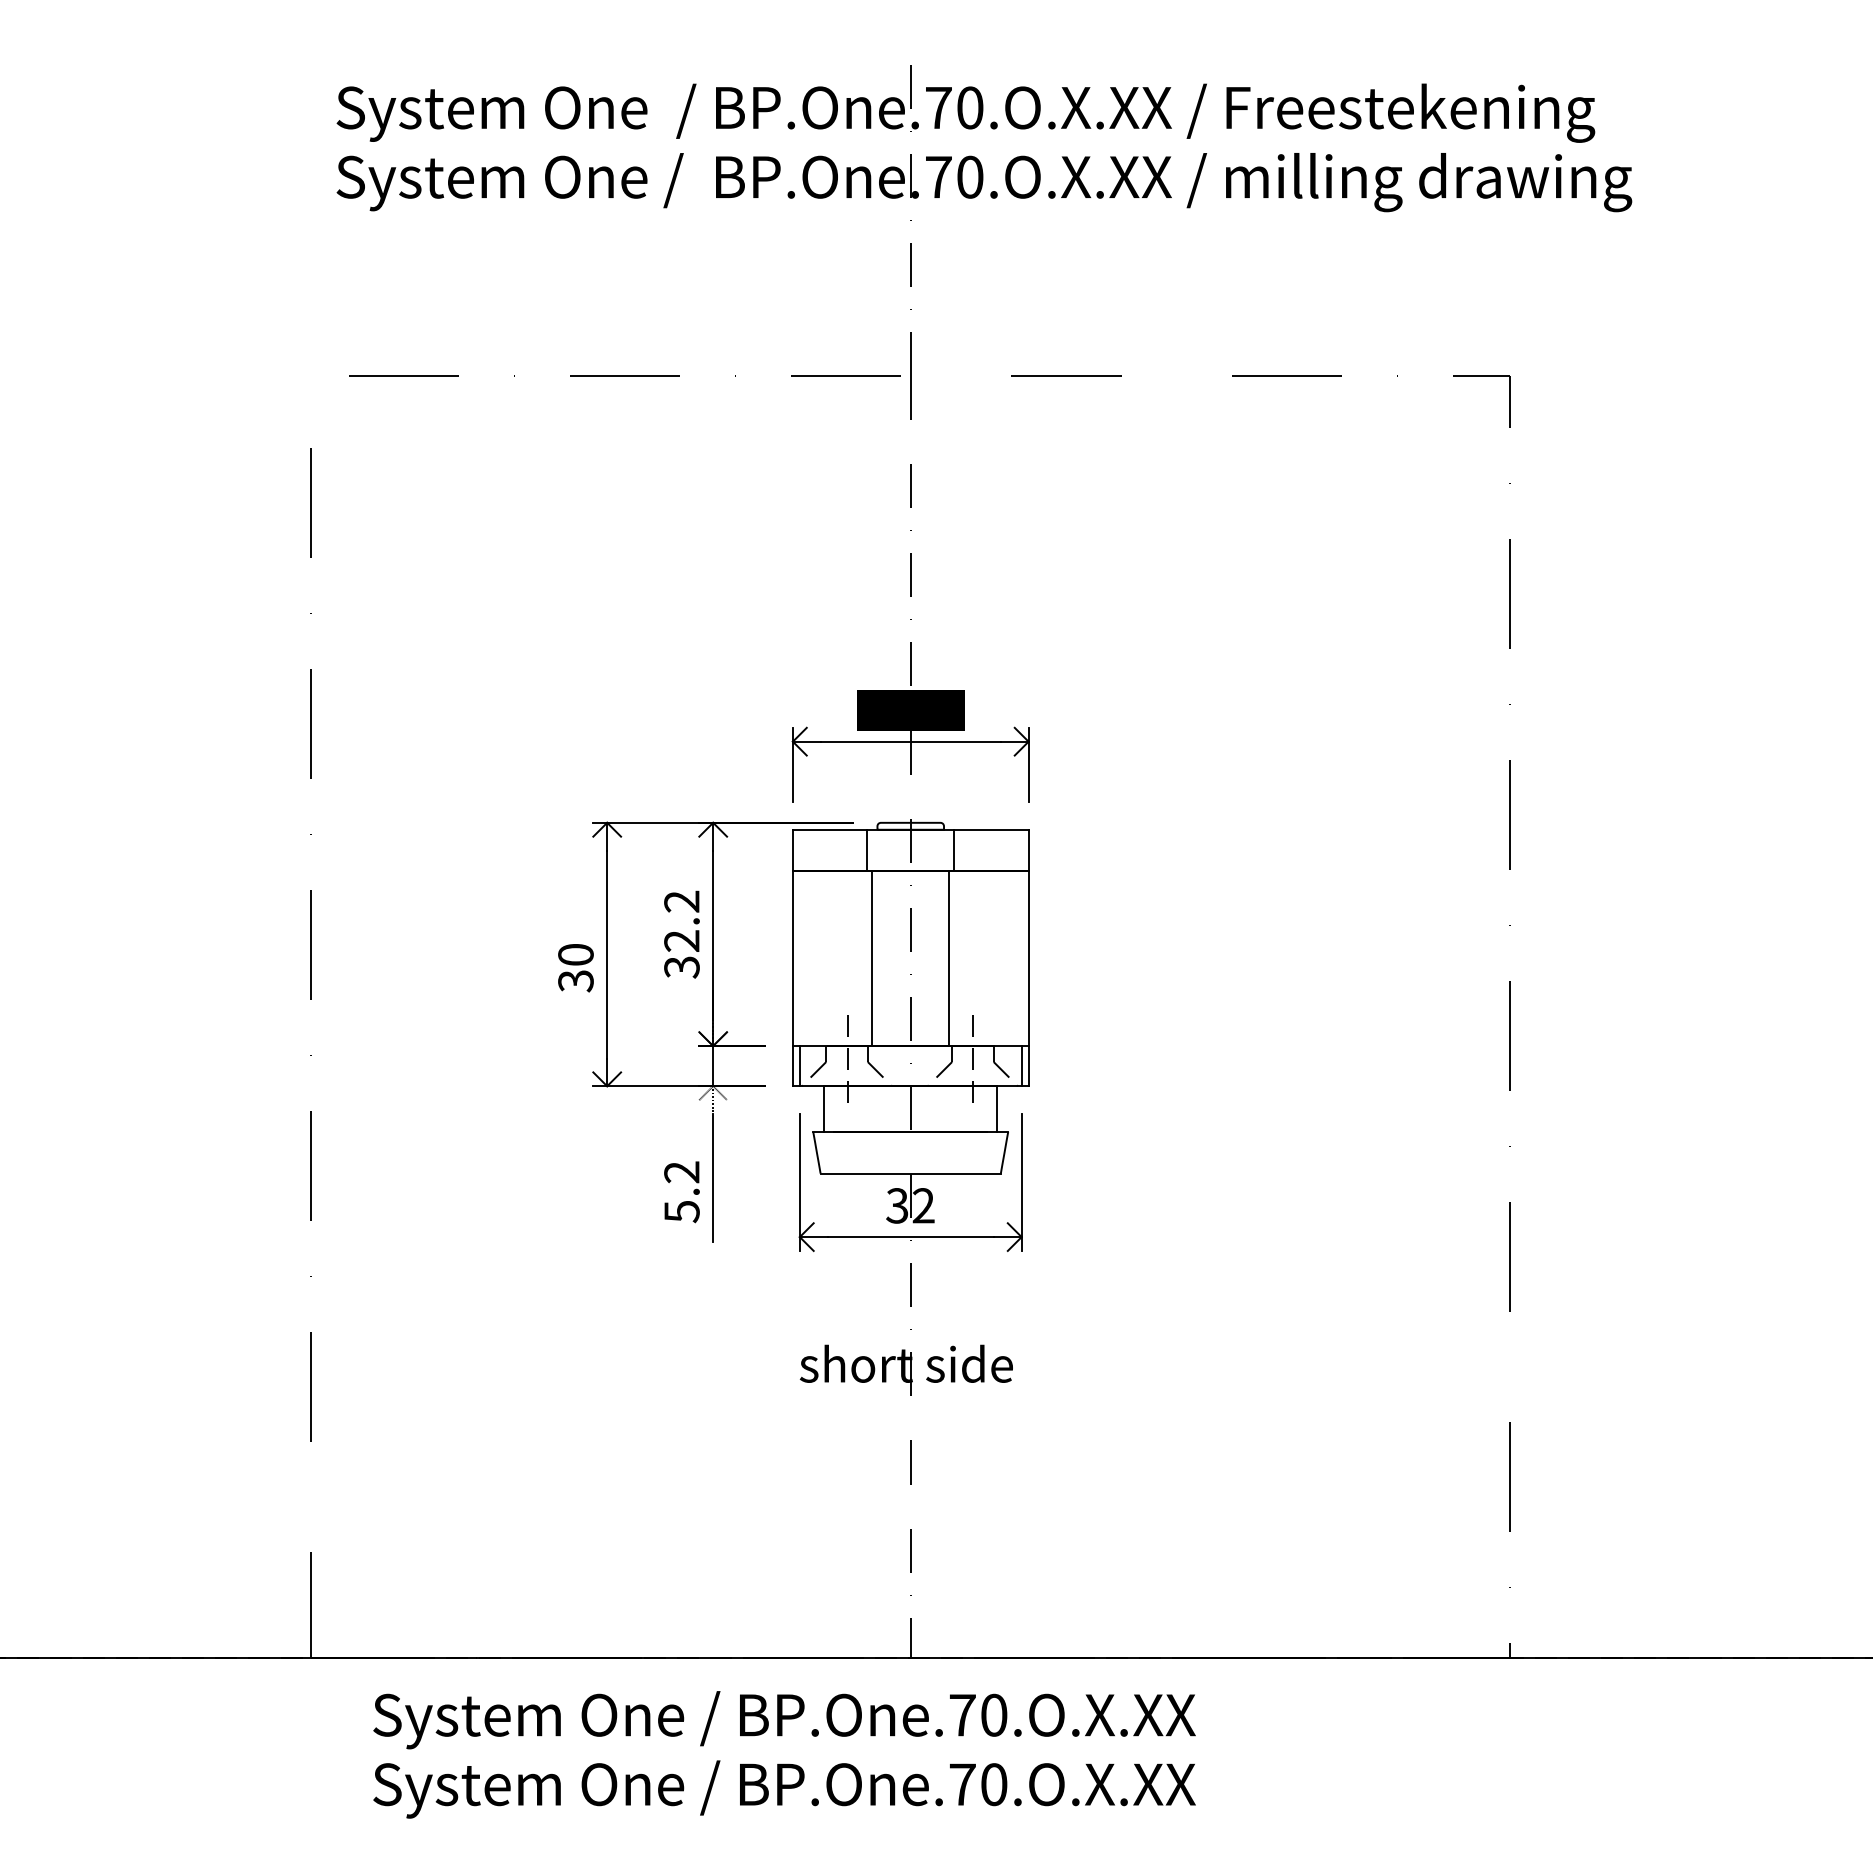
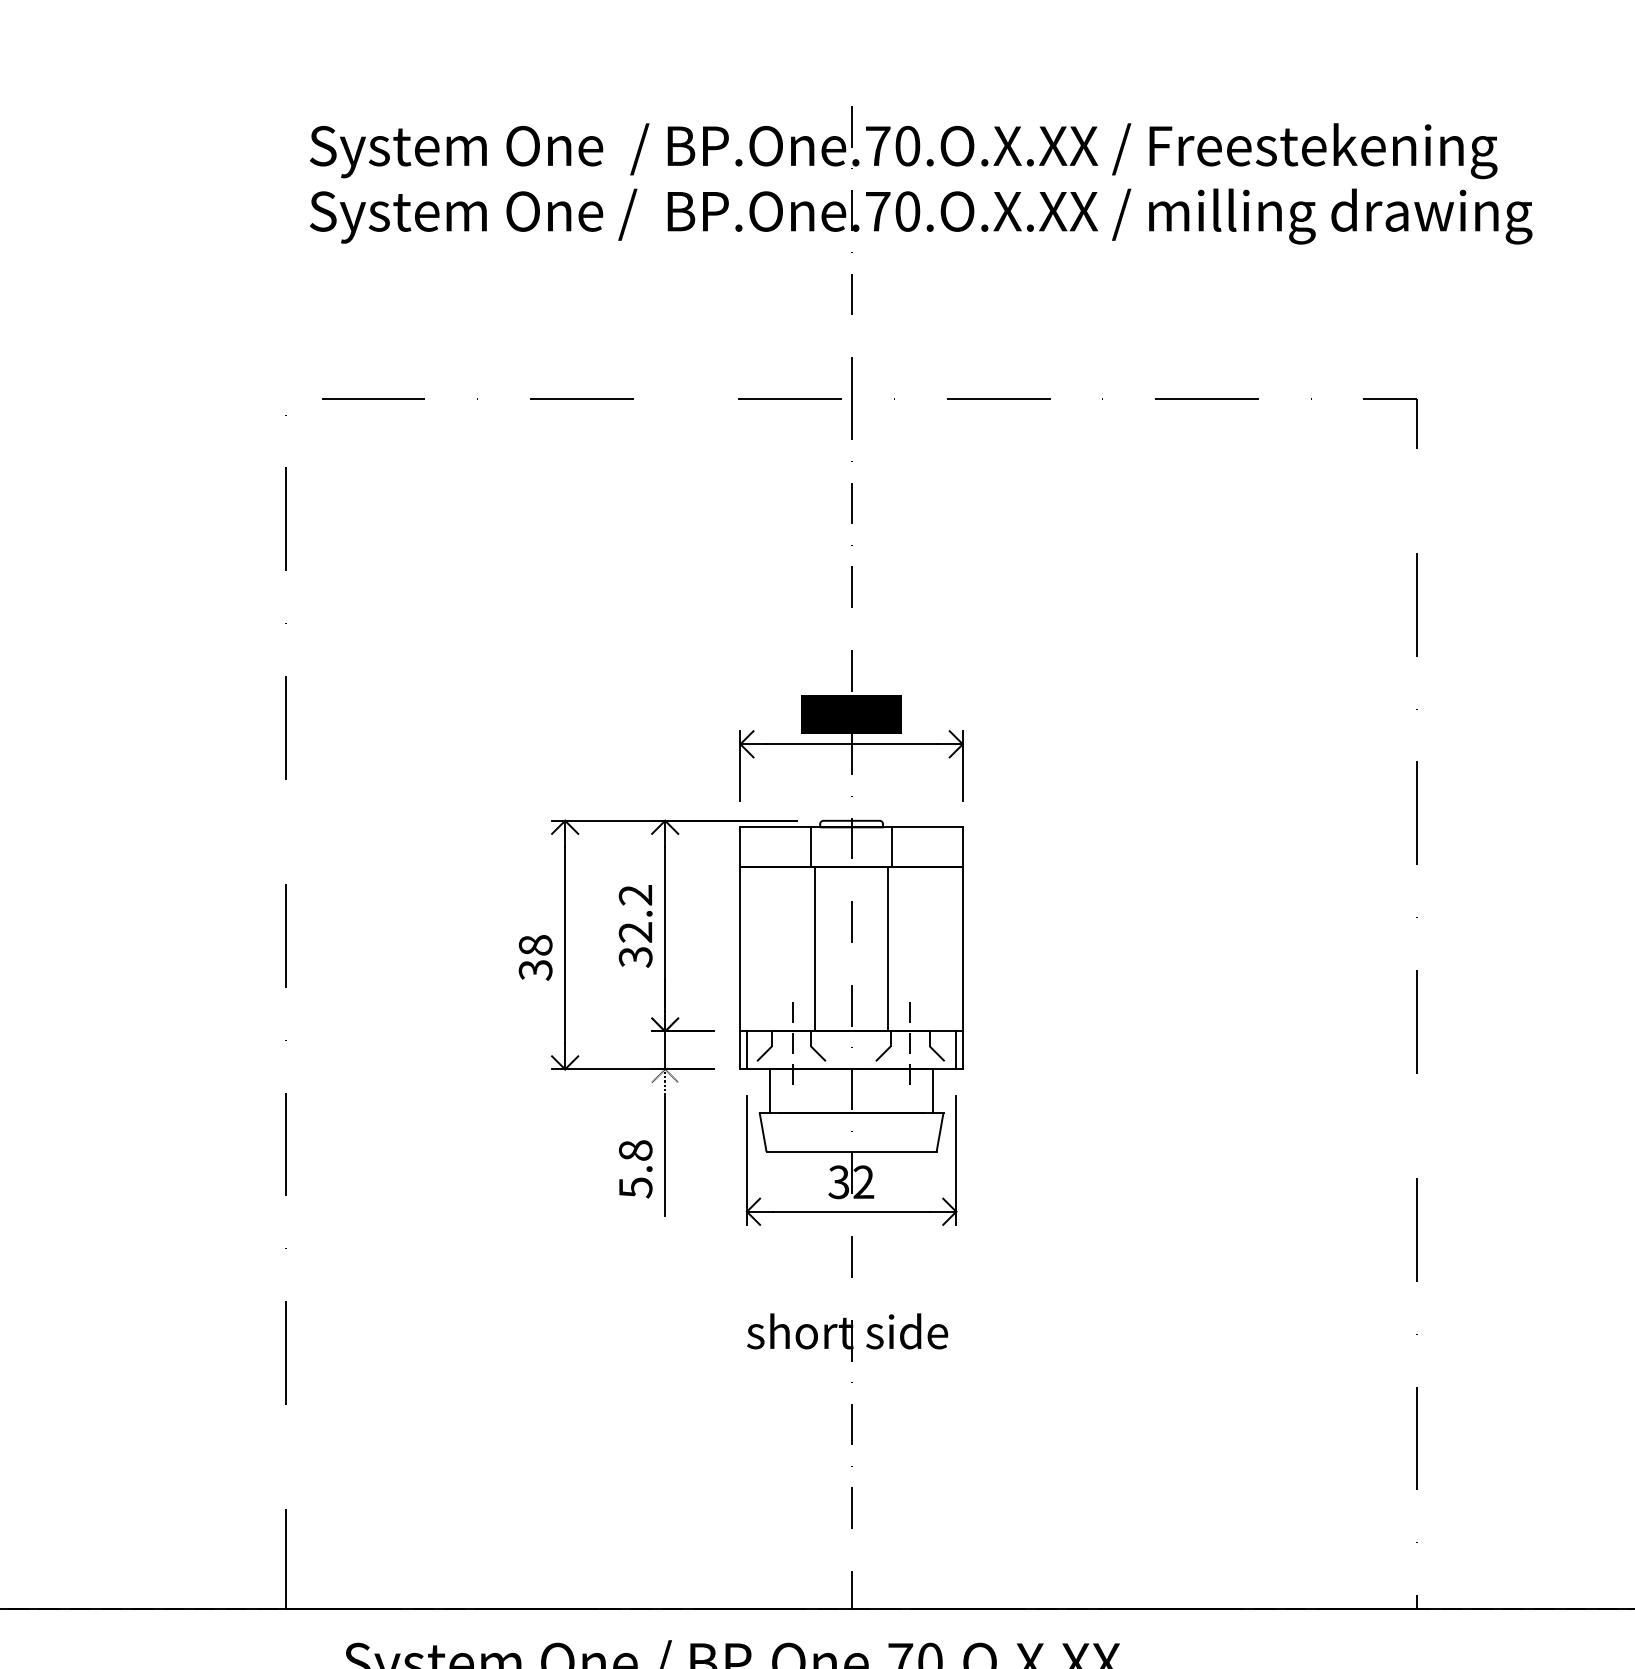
text: (575, 954) -> (535, 945), 30 -> 38
text: (681, 1172) -> (635, 1150), 5.2 -> 5.8

